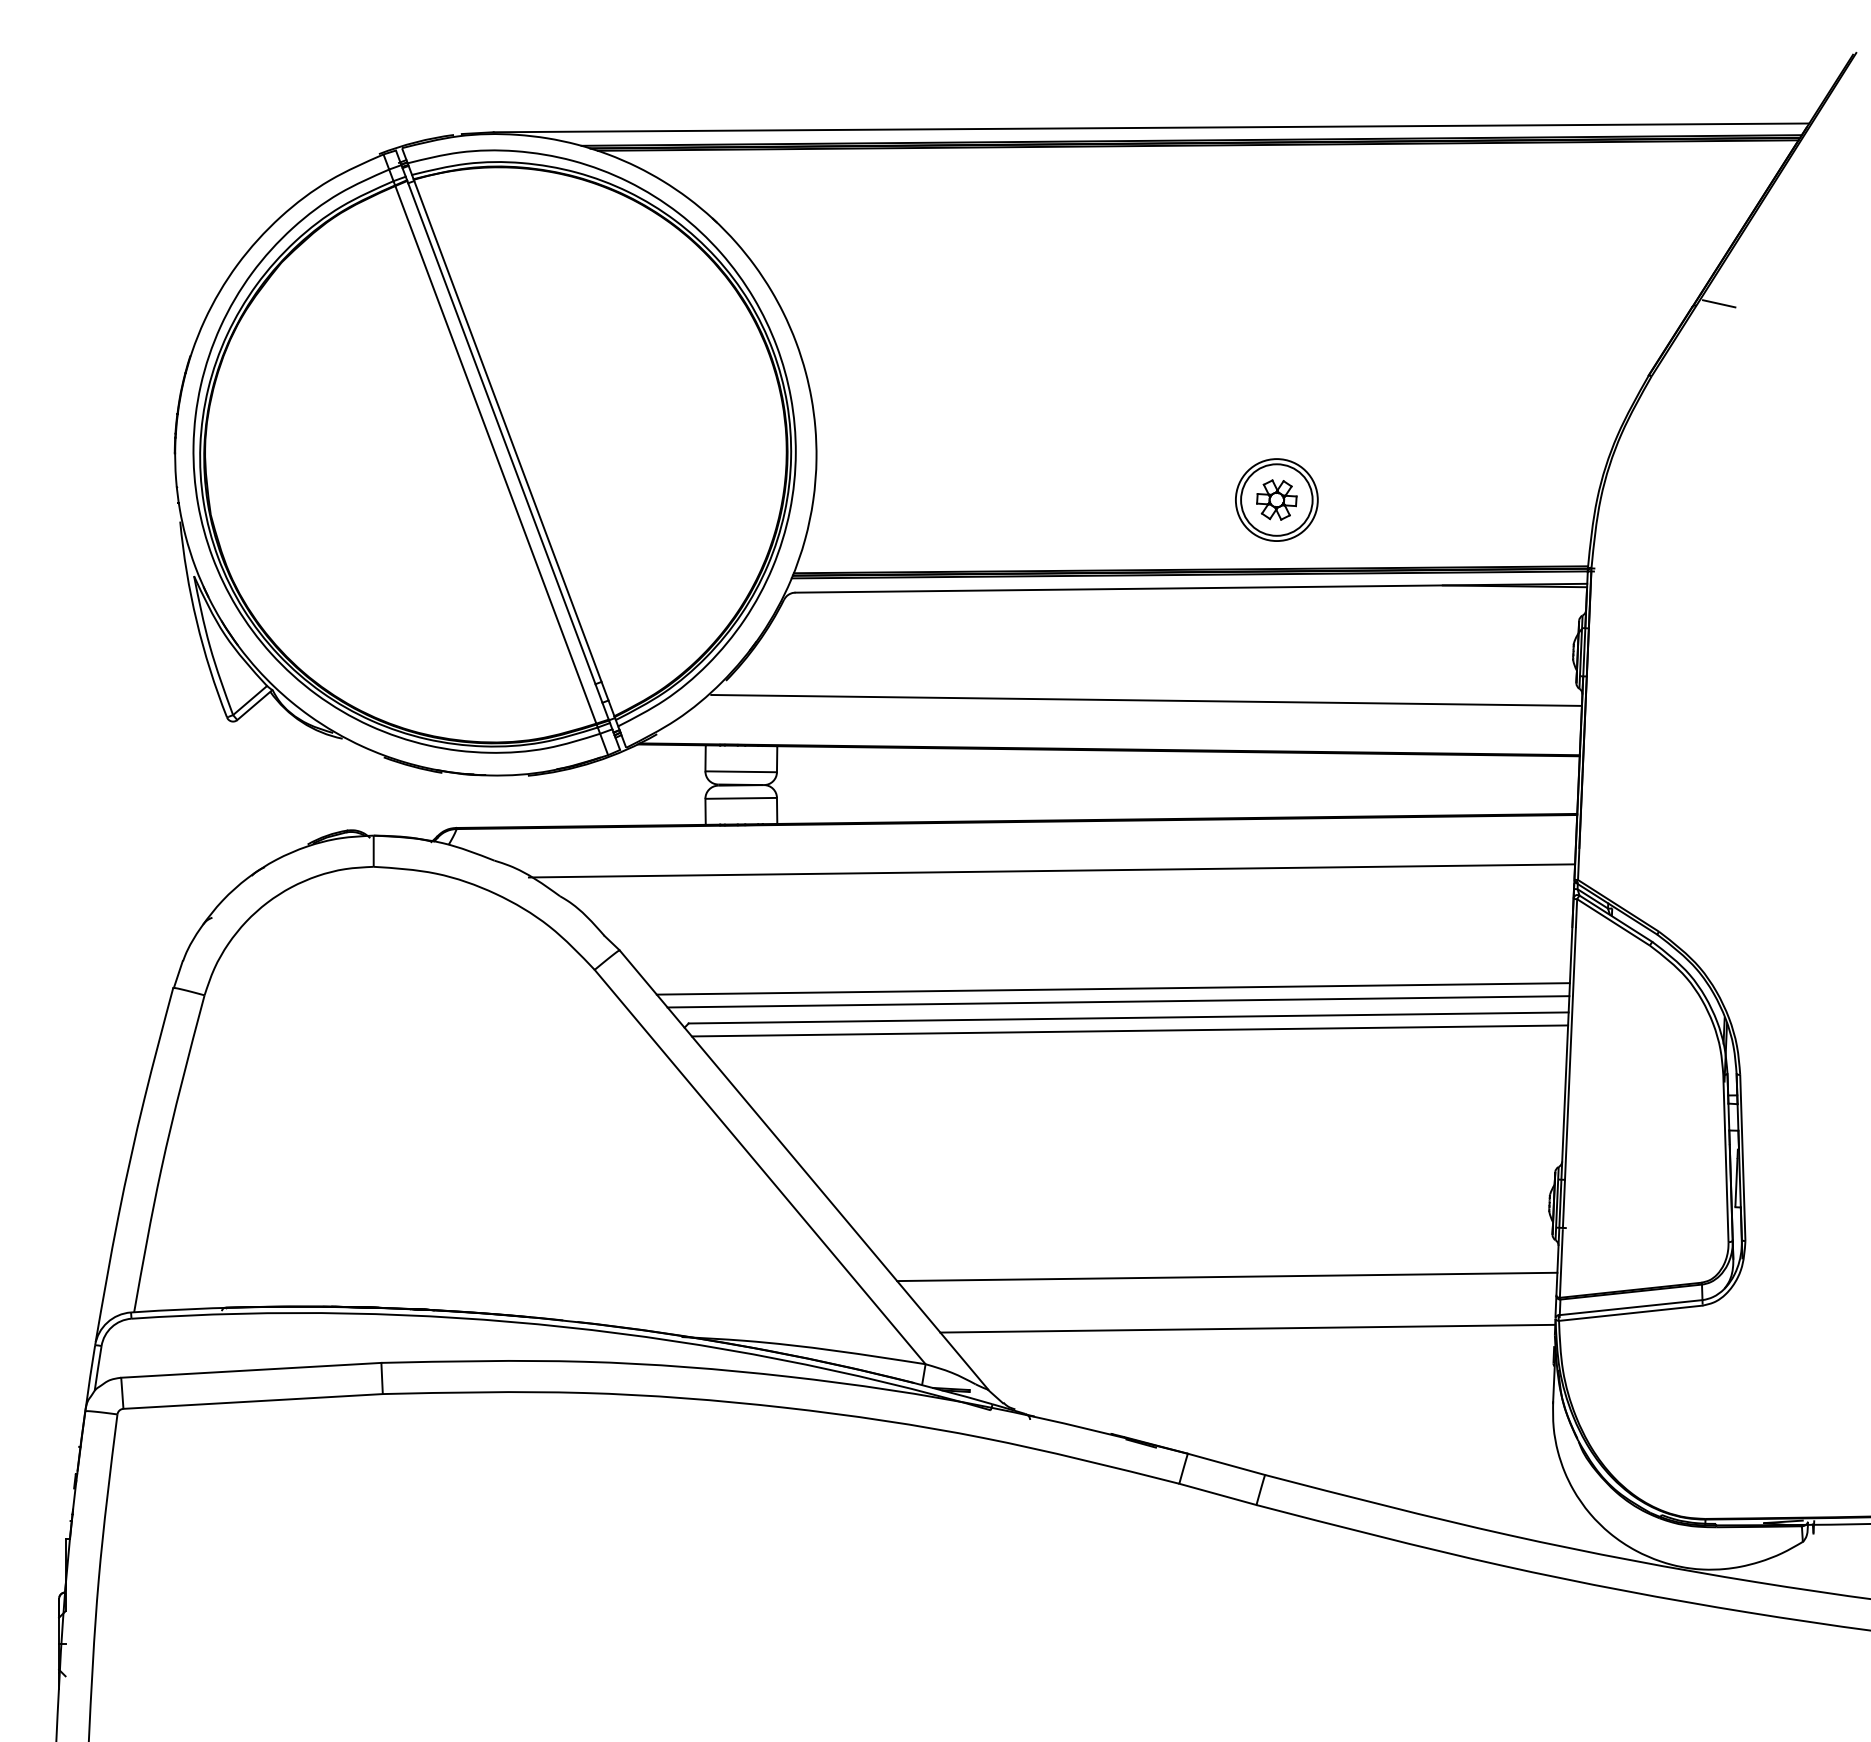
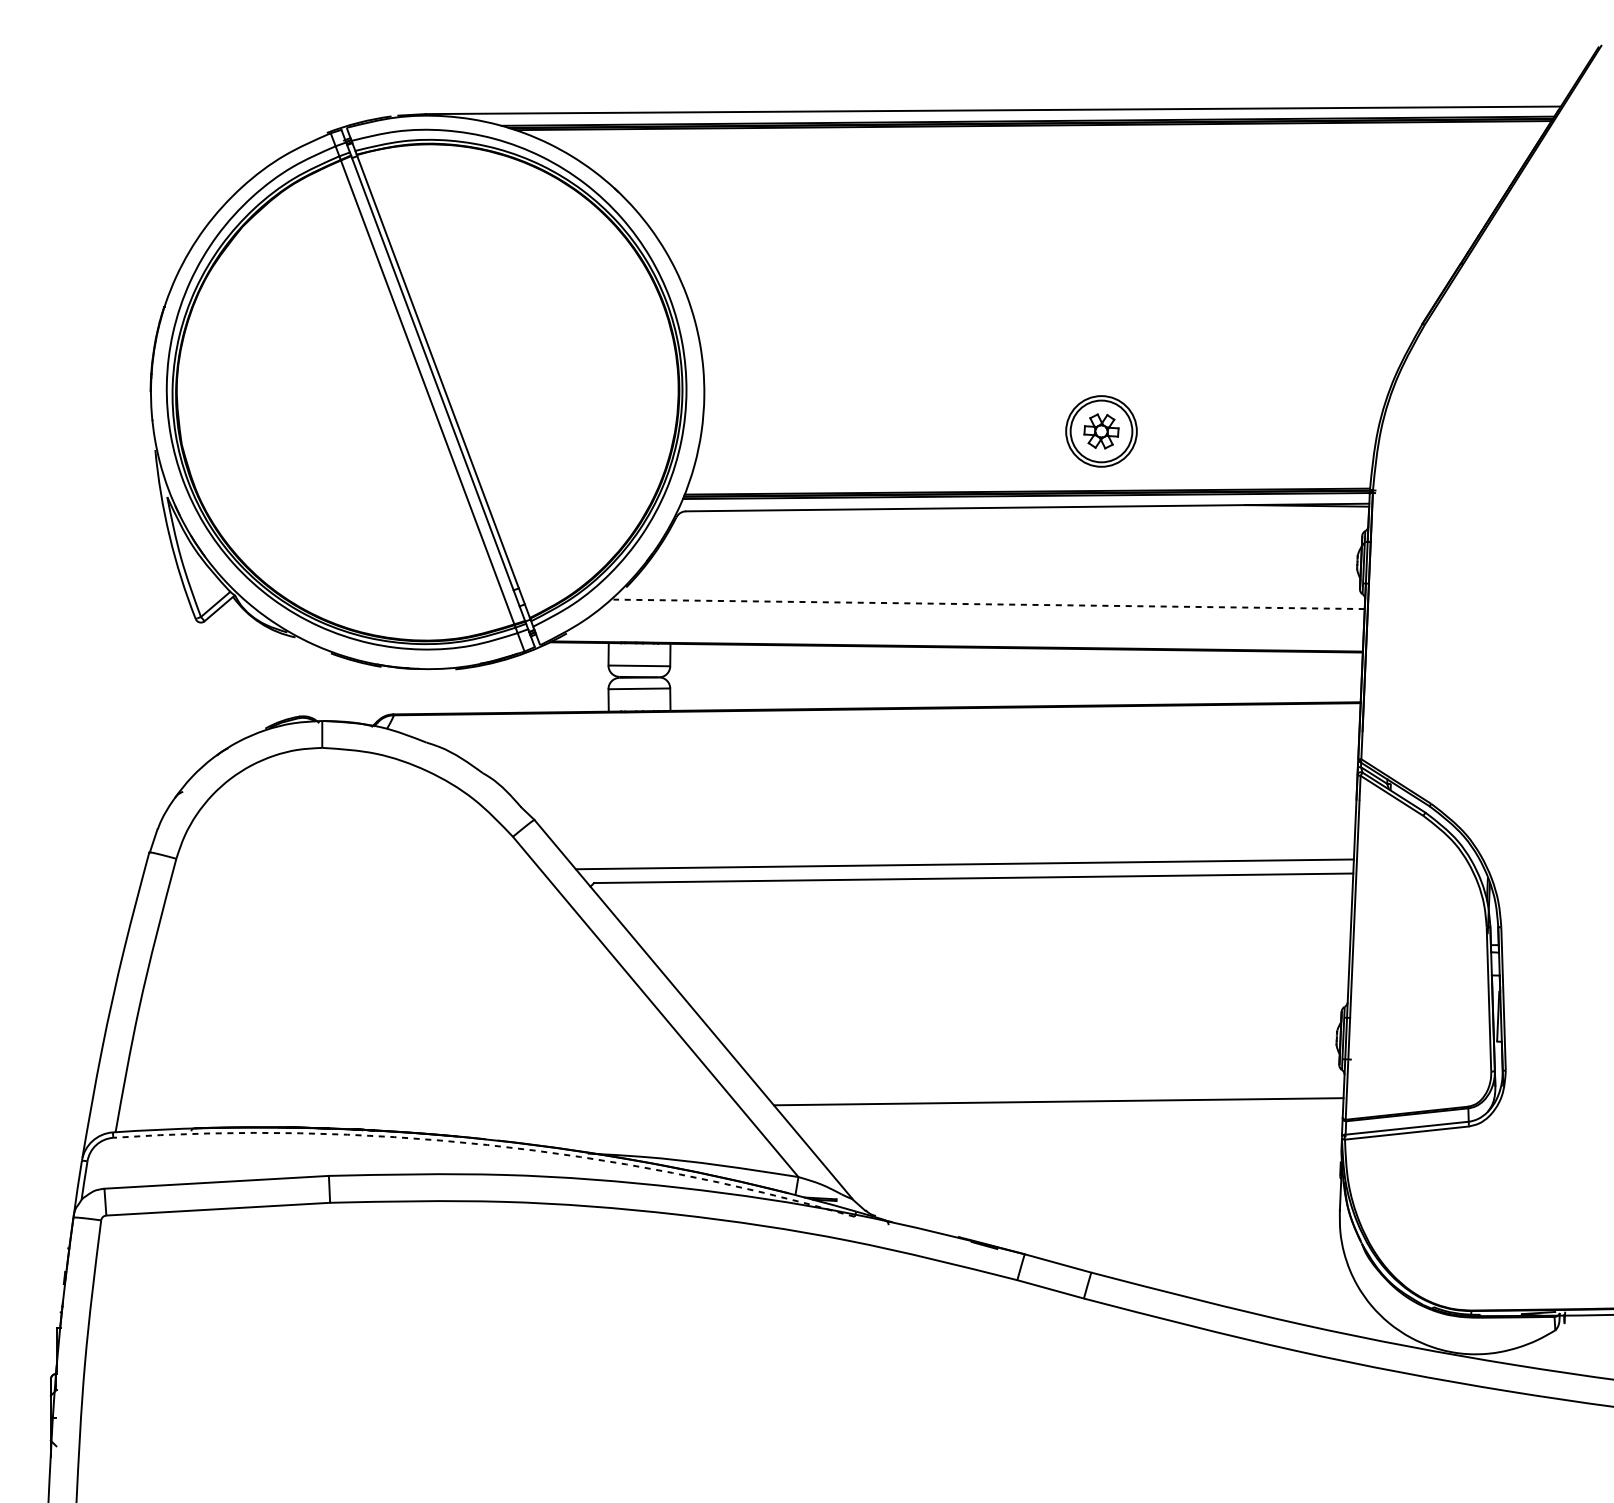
line: (1719, 303) -> (1483, 261), removed
line: (1146, 700) -> (989, 604), solid -> dashed
line: (1051, 870) -> (907, 751), removed
line: (1112, 988) -> (959, 852), removed
line: (1129, 1030) -> (974, 889), removed
arc: (565, 1327) -> (487, 1145), solid -> dashed
line: (1247, 1328) -> (1076, 1146), removed

